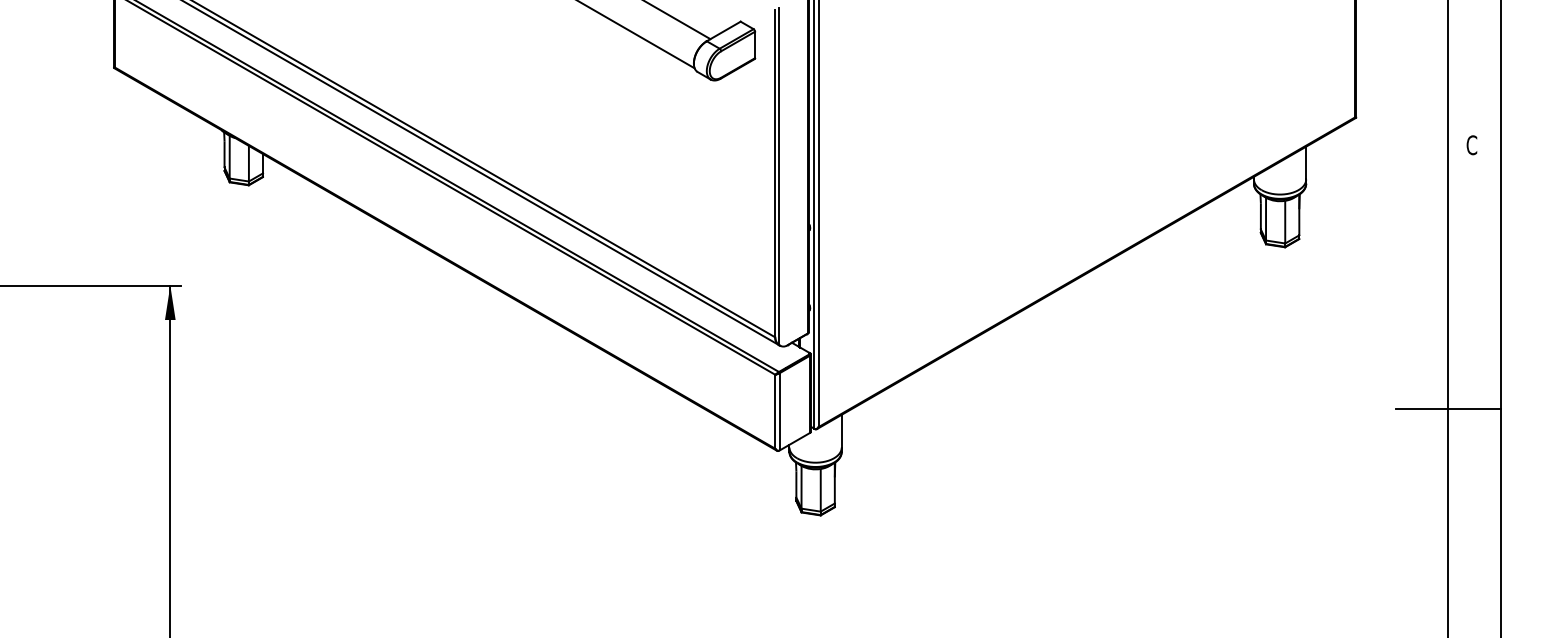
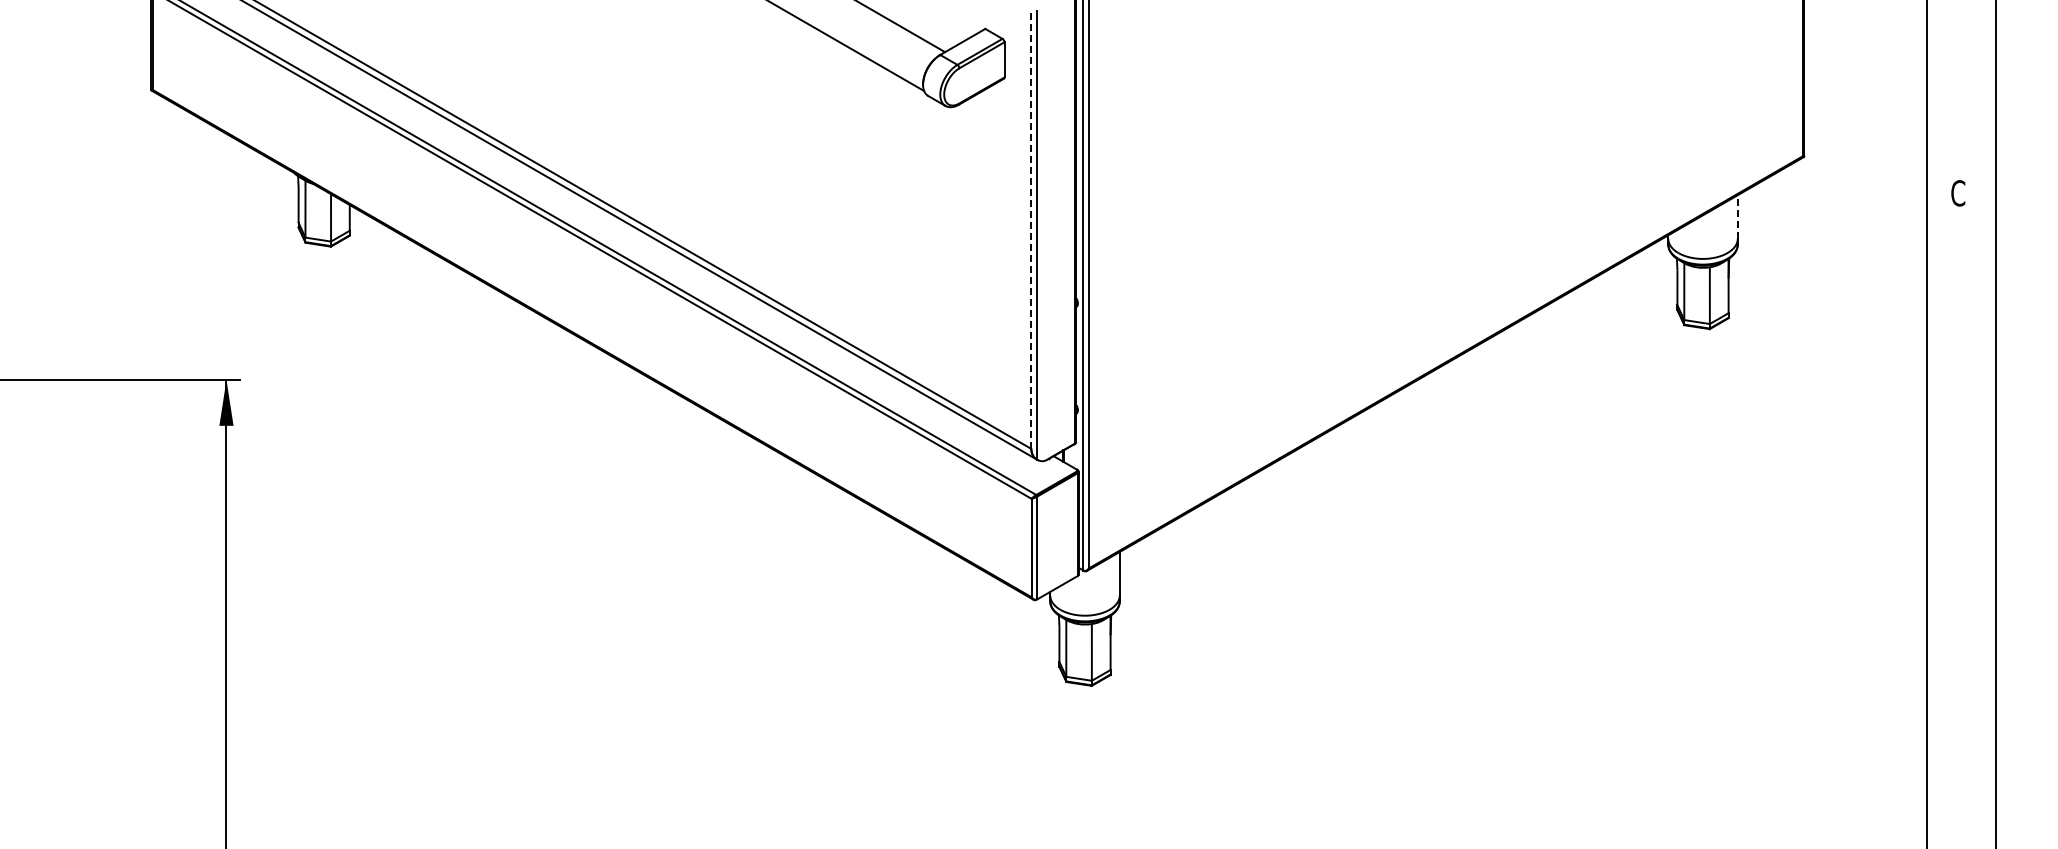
line: (1306, 163) -> (1737, 217), solid -> dashed
line: (775, 173) -> (1031, 231), solid -> dashed
line: (1448, 409) -> (1926, 544), removed

